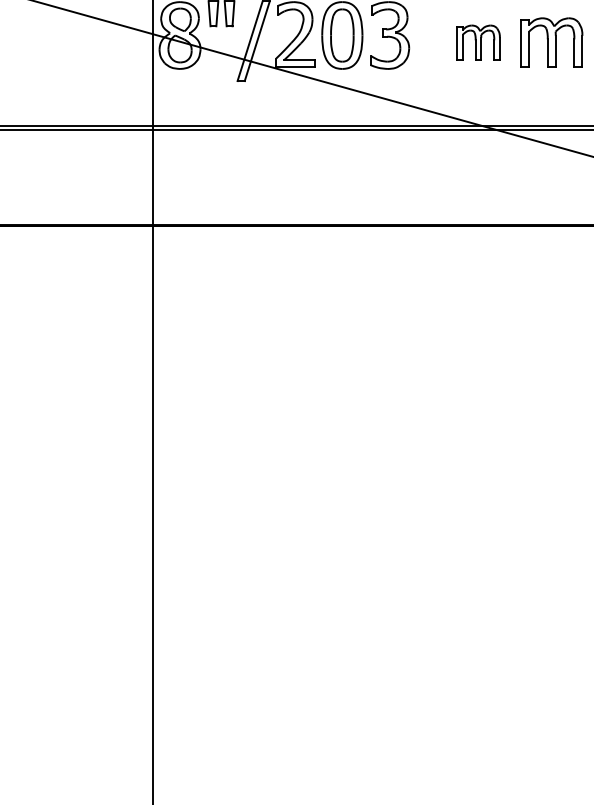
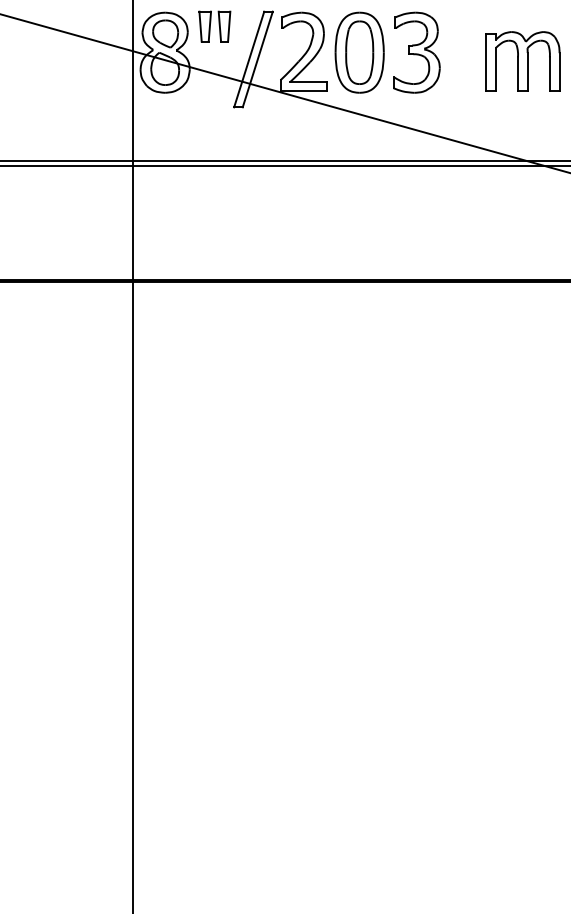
part: (478, 42) -> (522, 61), size x1.43

